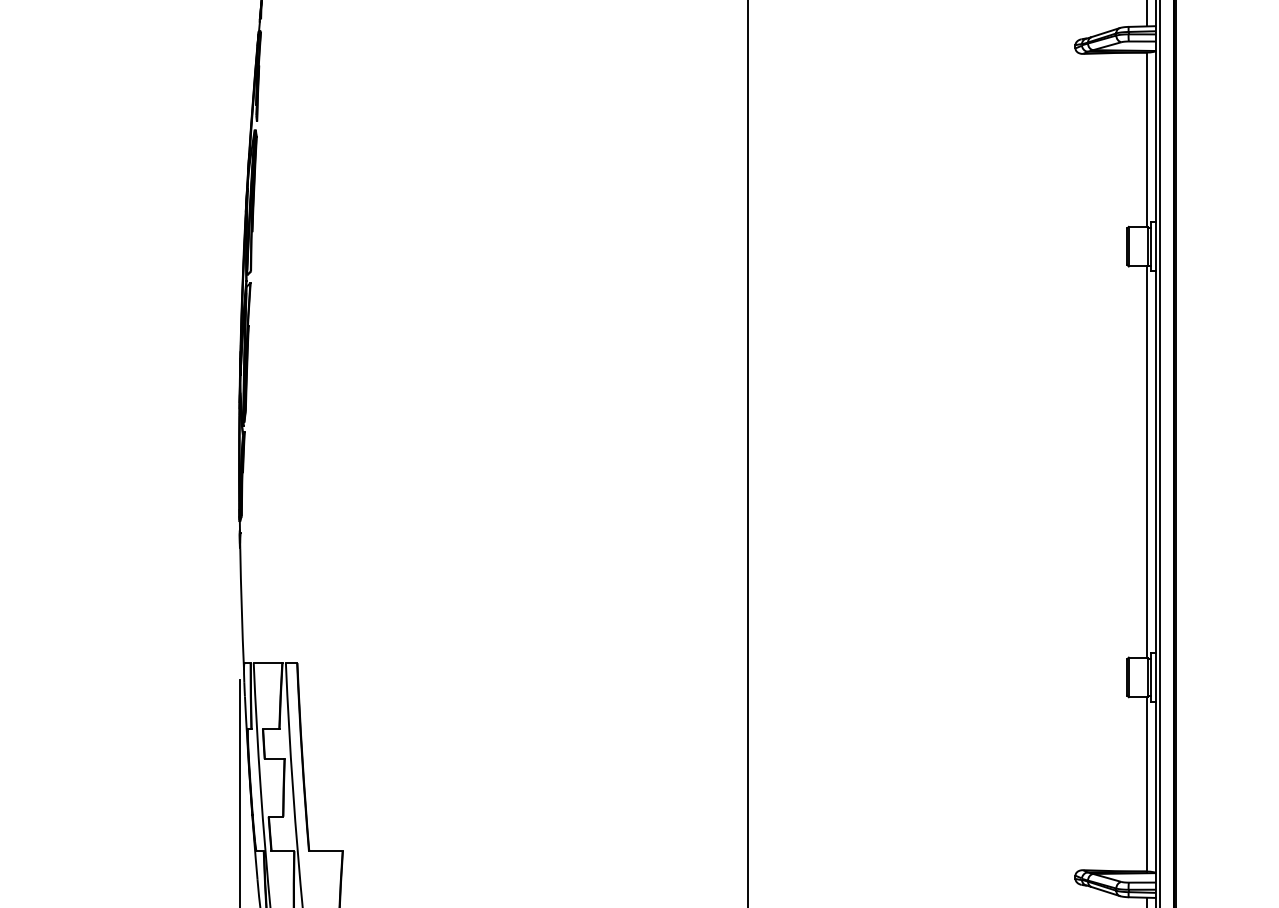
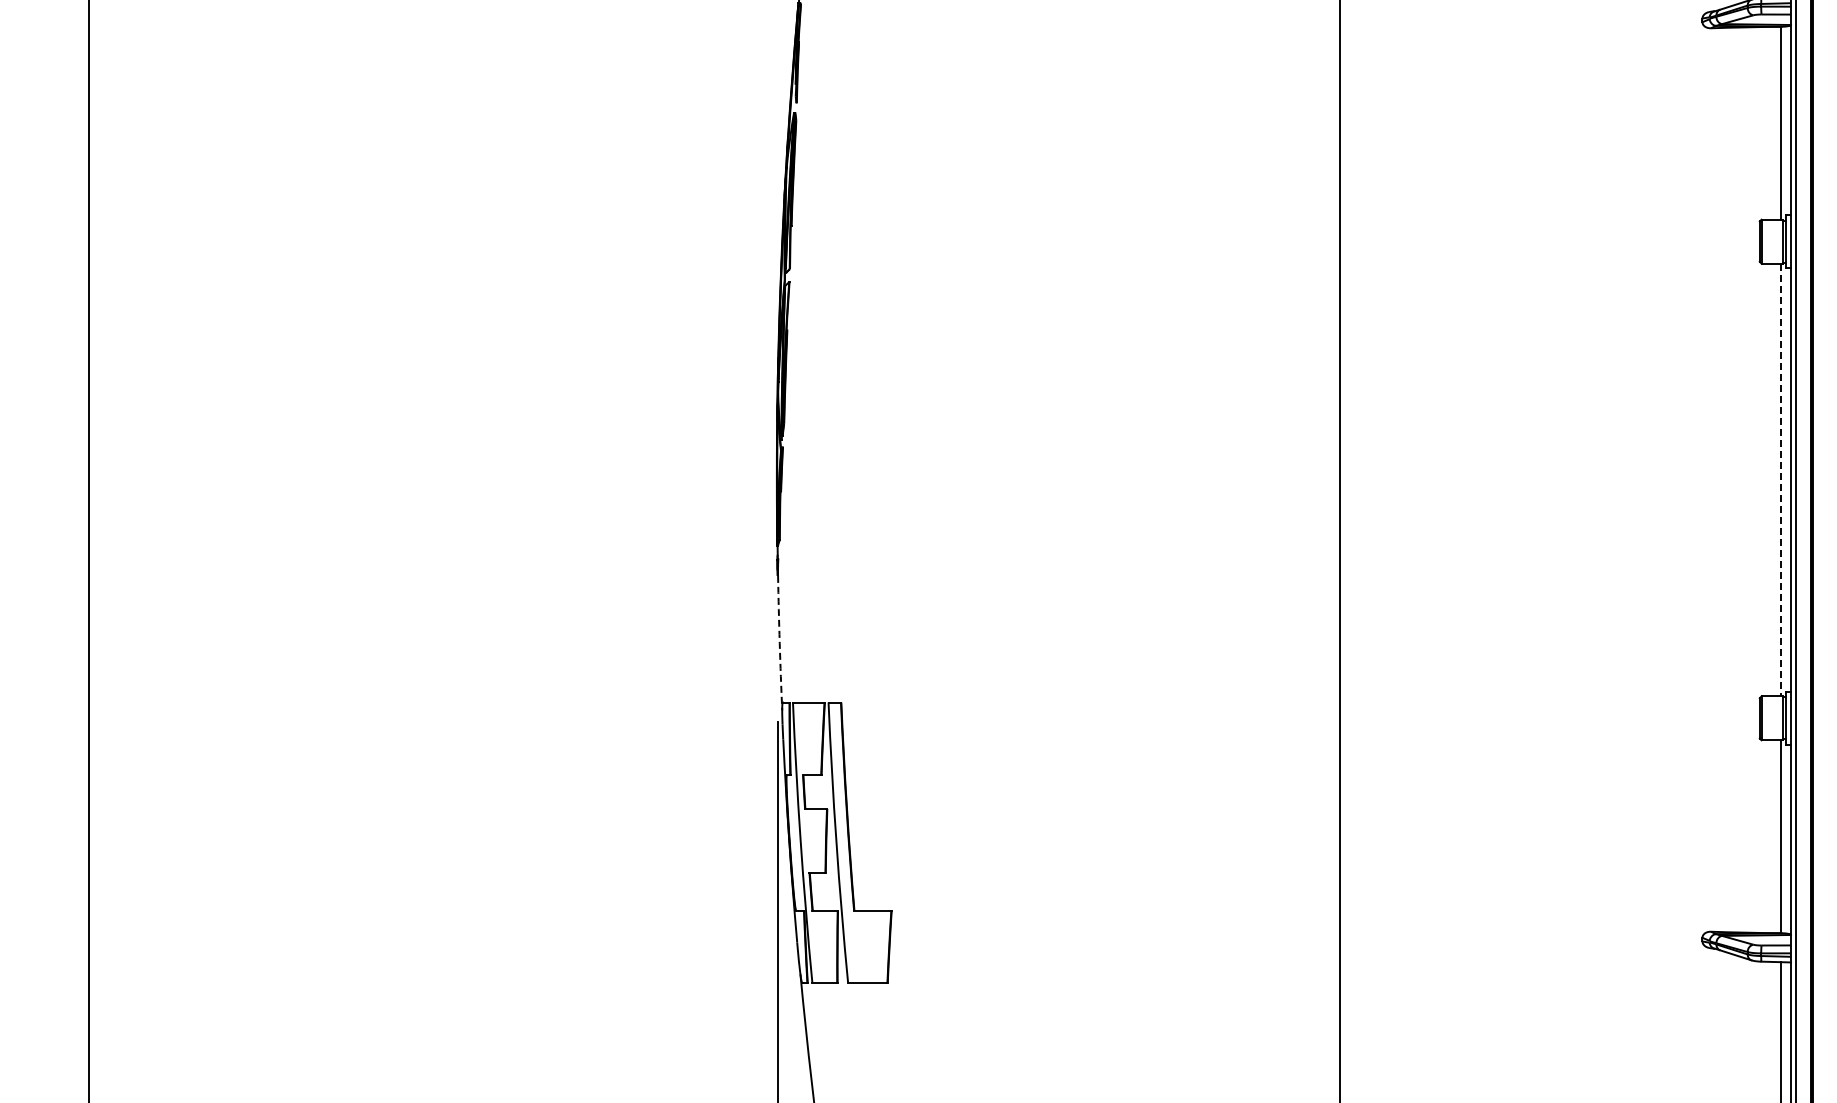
line: (1146, 462) -> (1781, 480), solid -> dashed
arc: (241, 609) -> (779, 643), solid -> dashed

